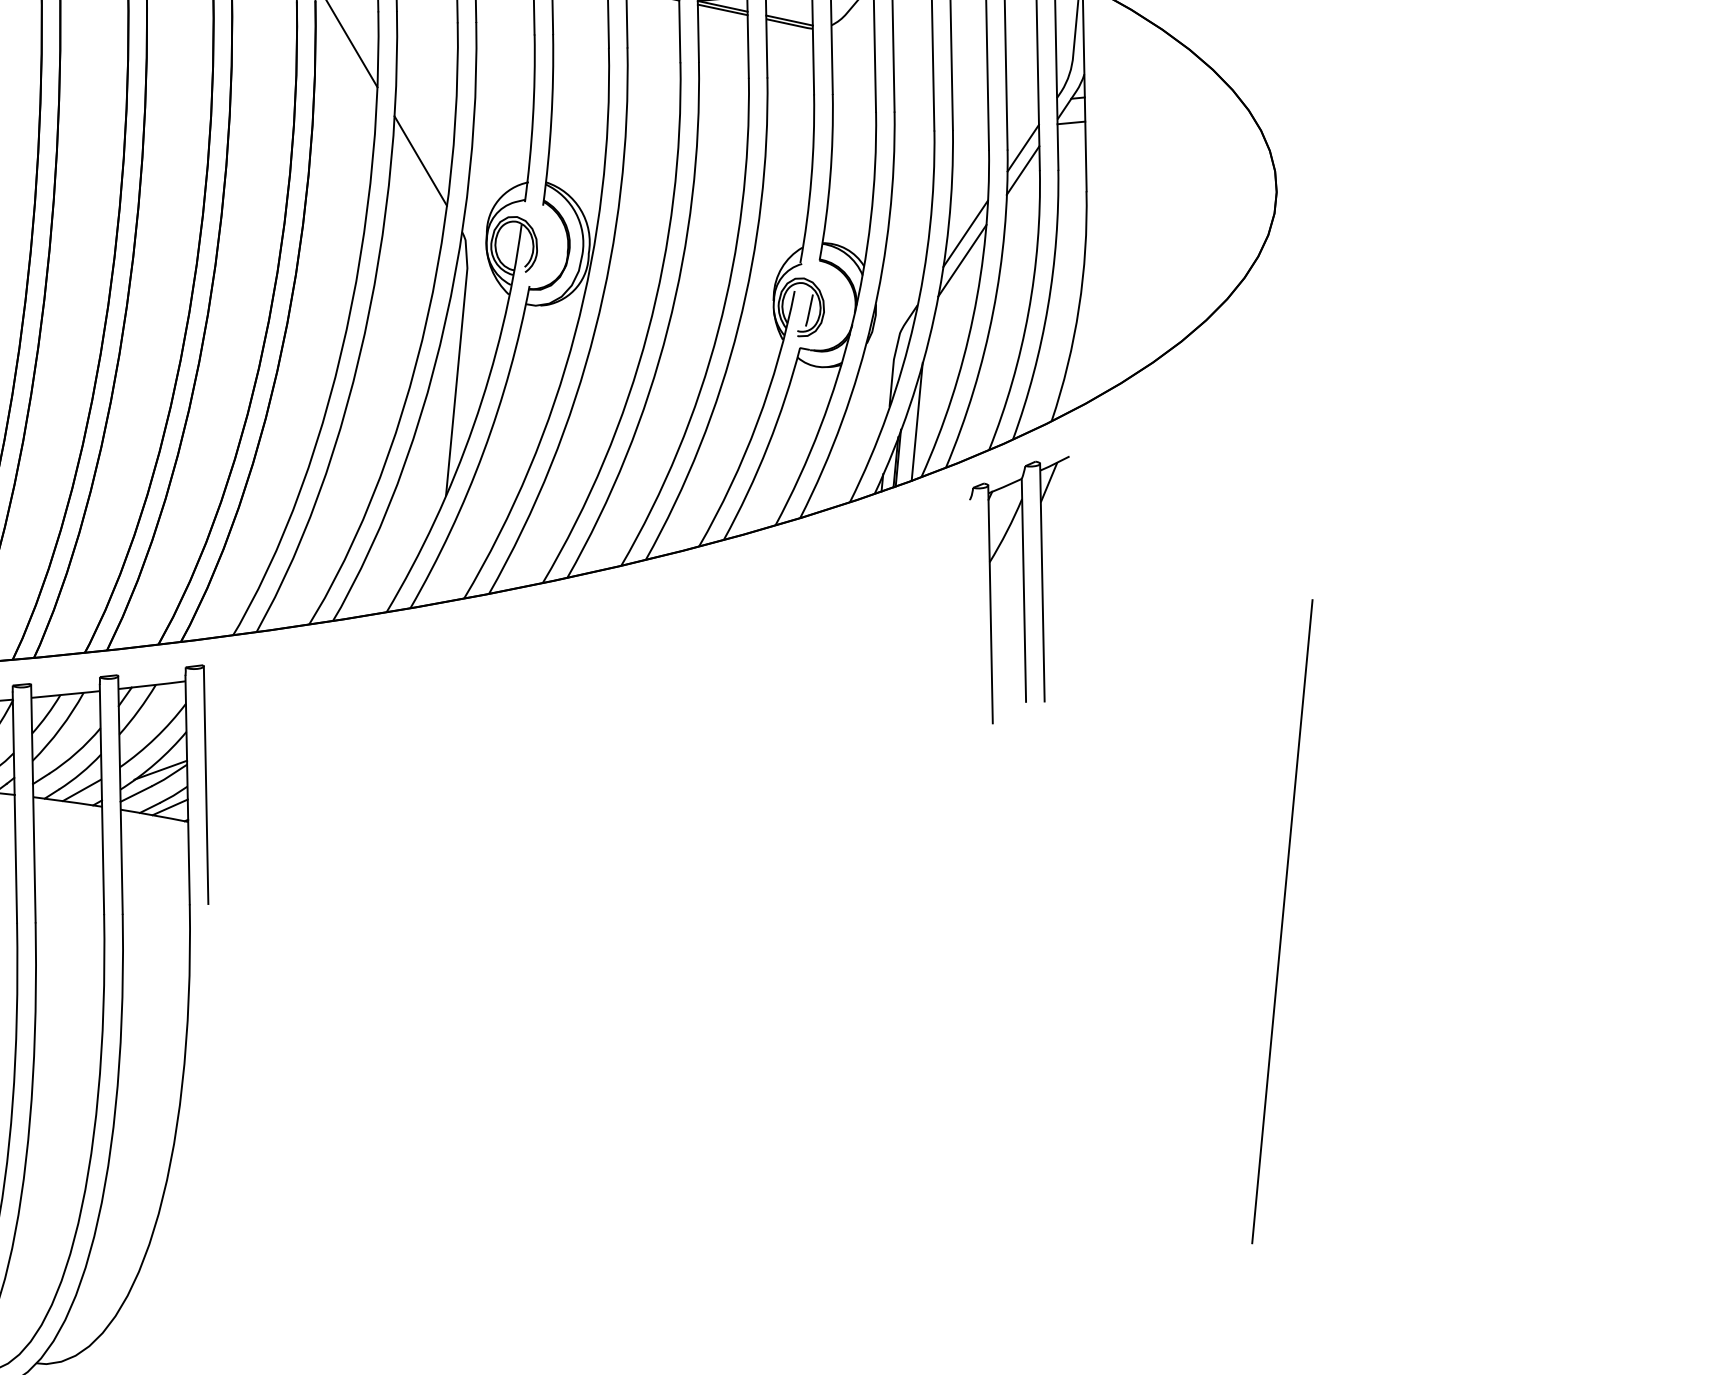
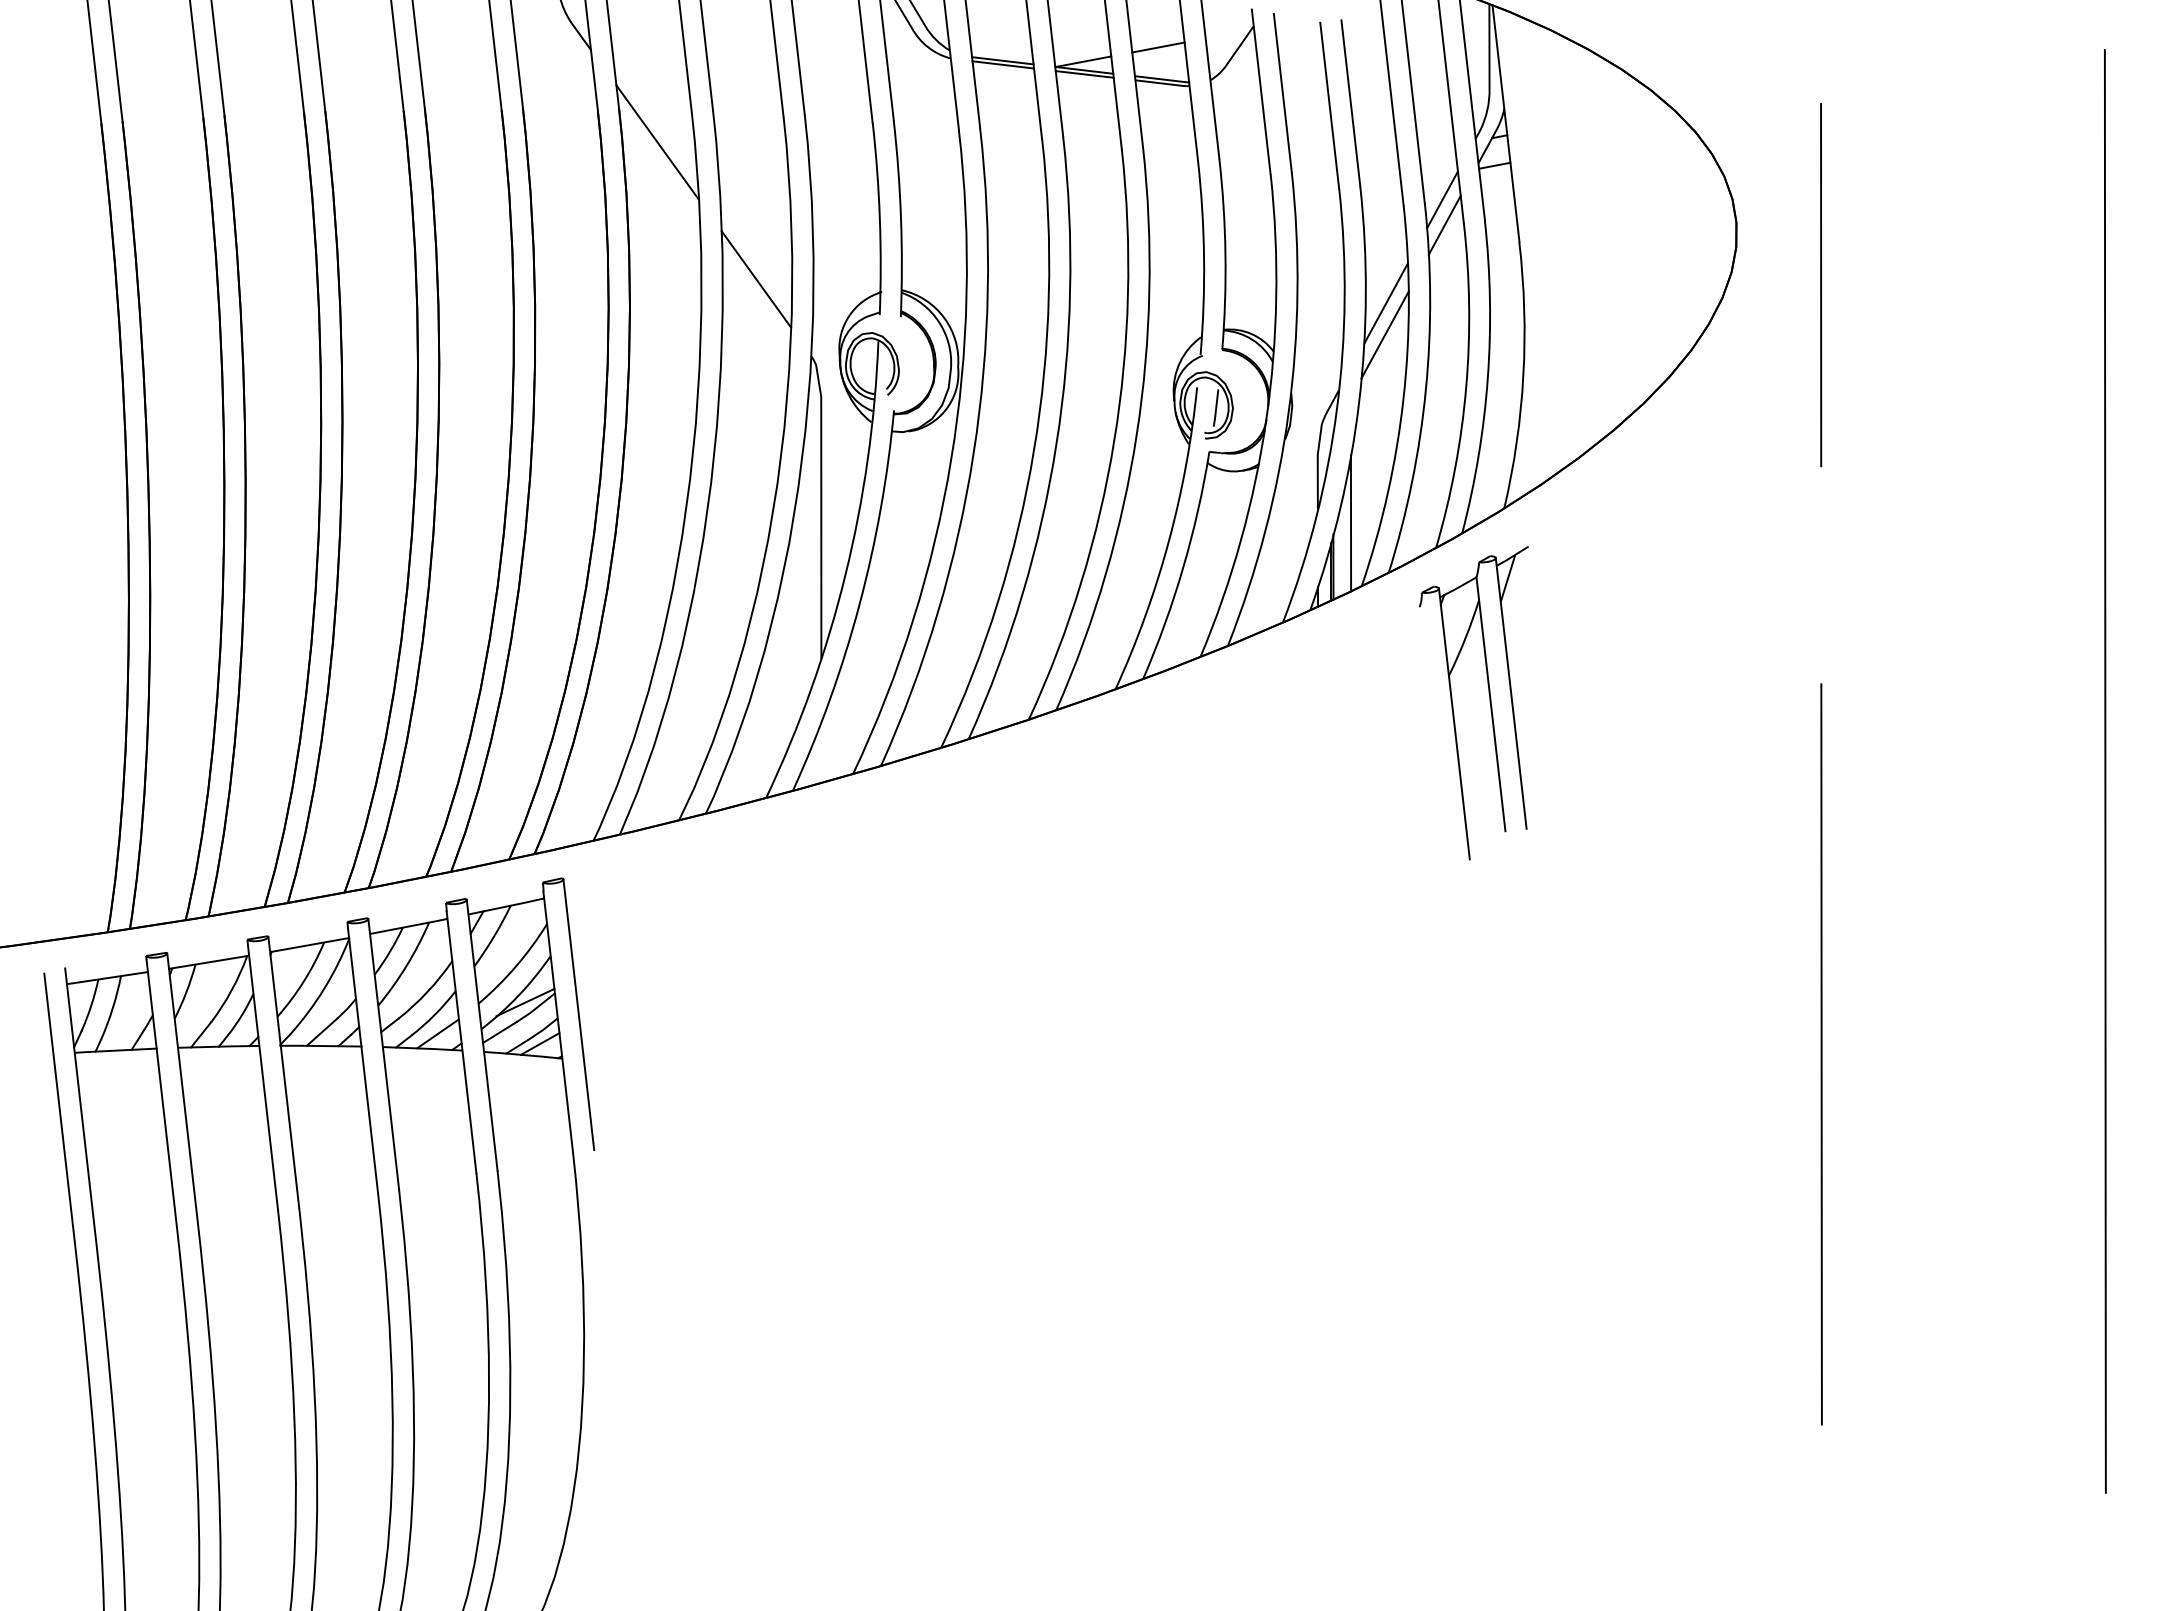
line: (1345, 253) -> (1821, 285), added
line: (1551, 699) -> (2104, 771), added

